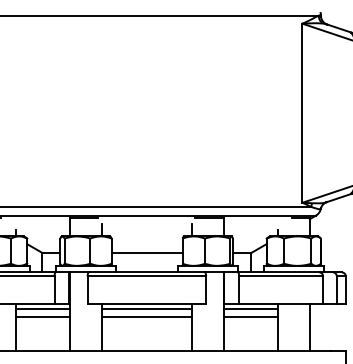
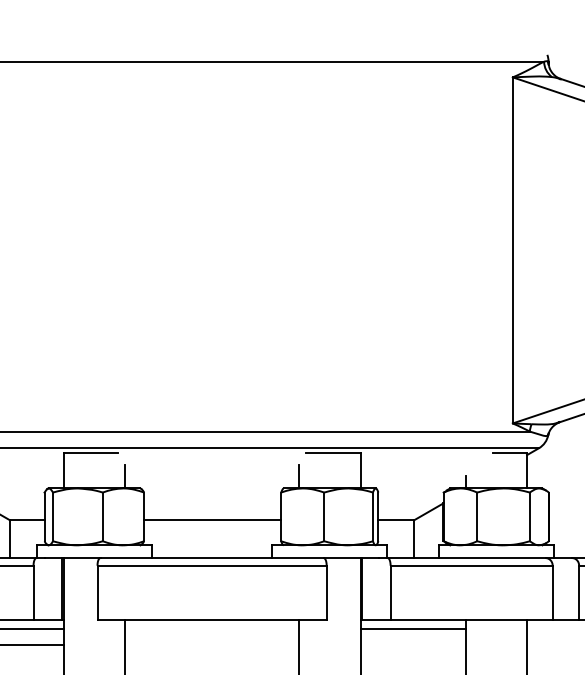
line: (146, 309) -> (211, 629), removed
line: (146, 317) -> (211, 645), removed
line: (250, 317) -> (412, 645), removed

